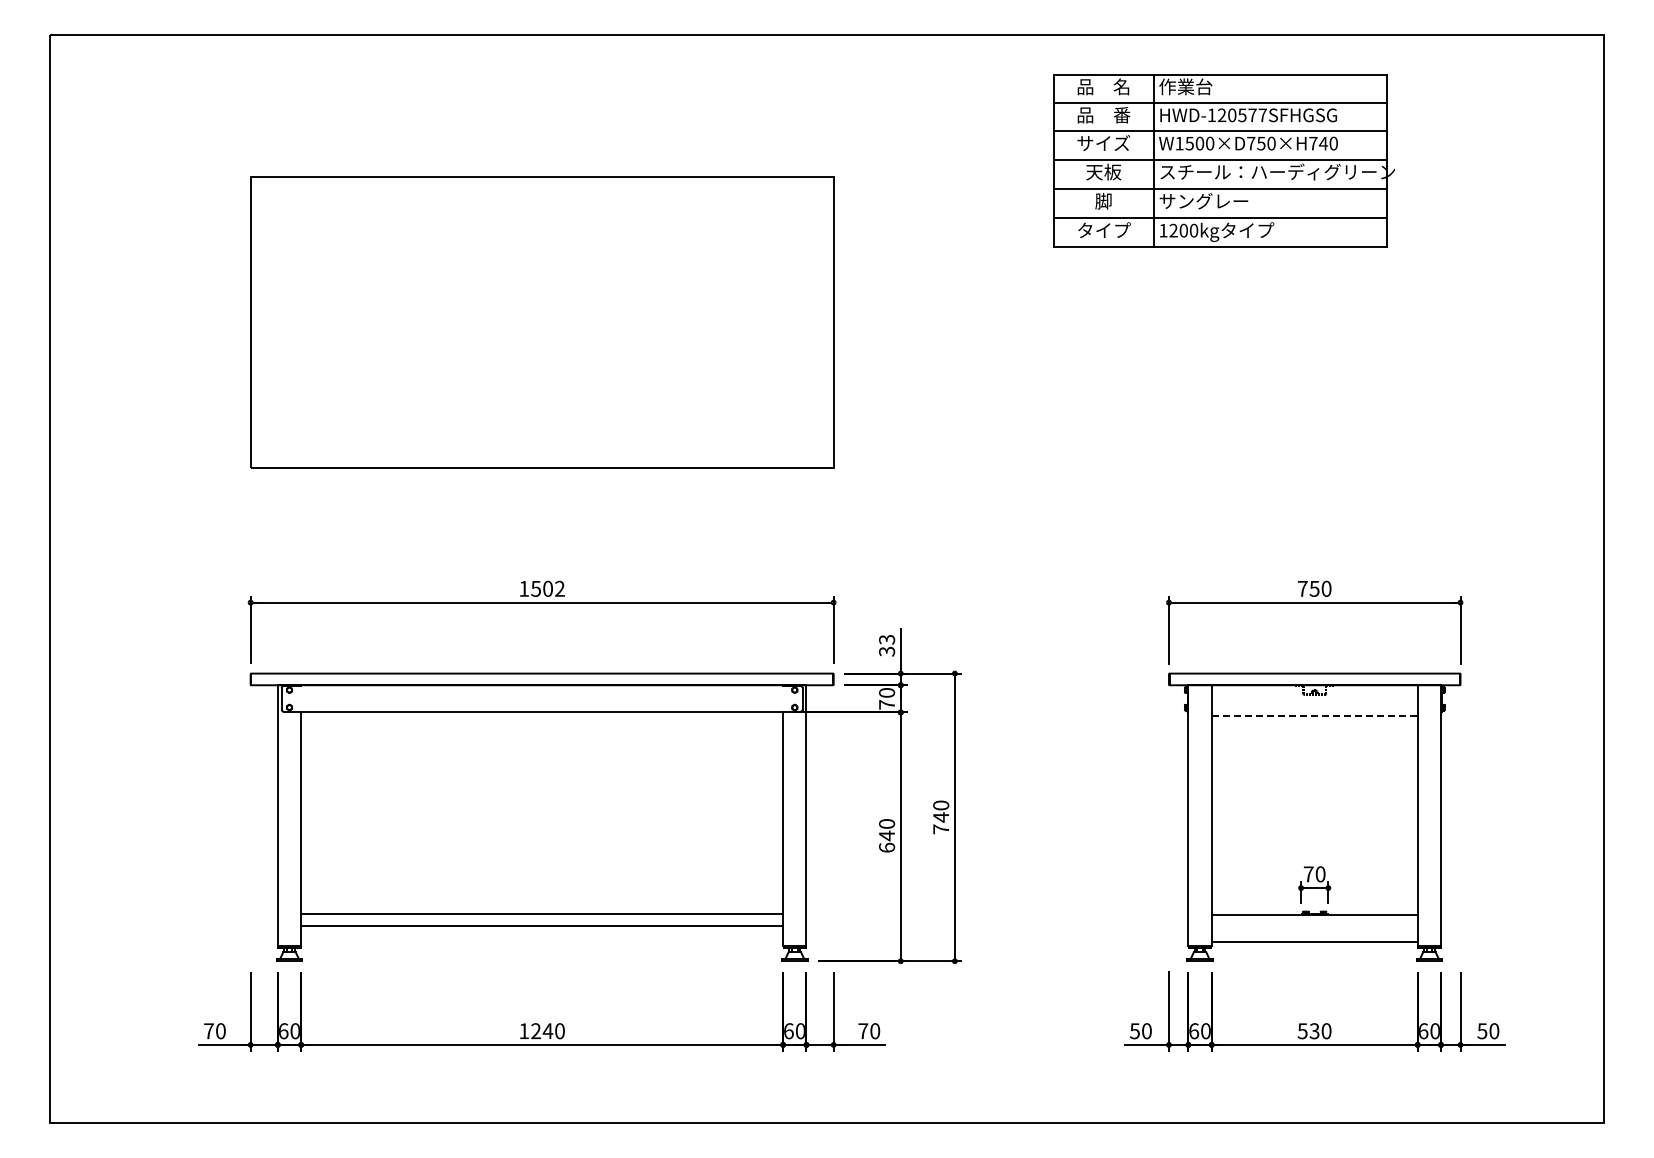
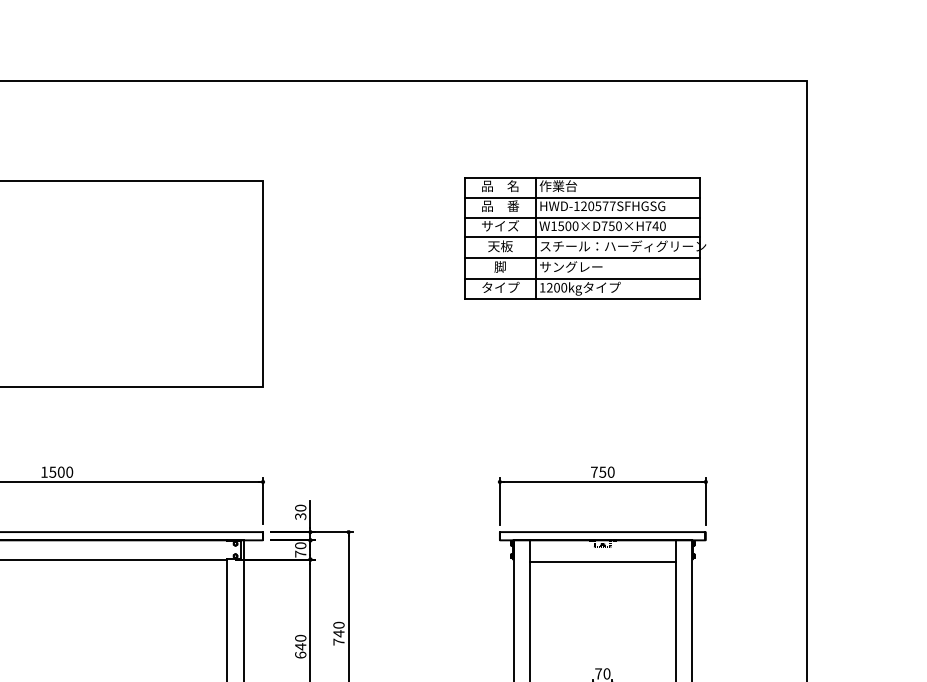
part: (1223, 160) -> (585, 238), moved
text: (559, 588) -> (69, 471), 1502 -> 1500
text: (886, 639) -> (300, 508), 33 -> 30
line: (1315, 716) -> (603, 562), dashed -> solid

